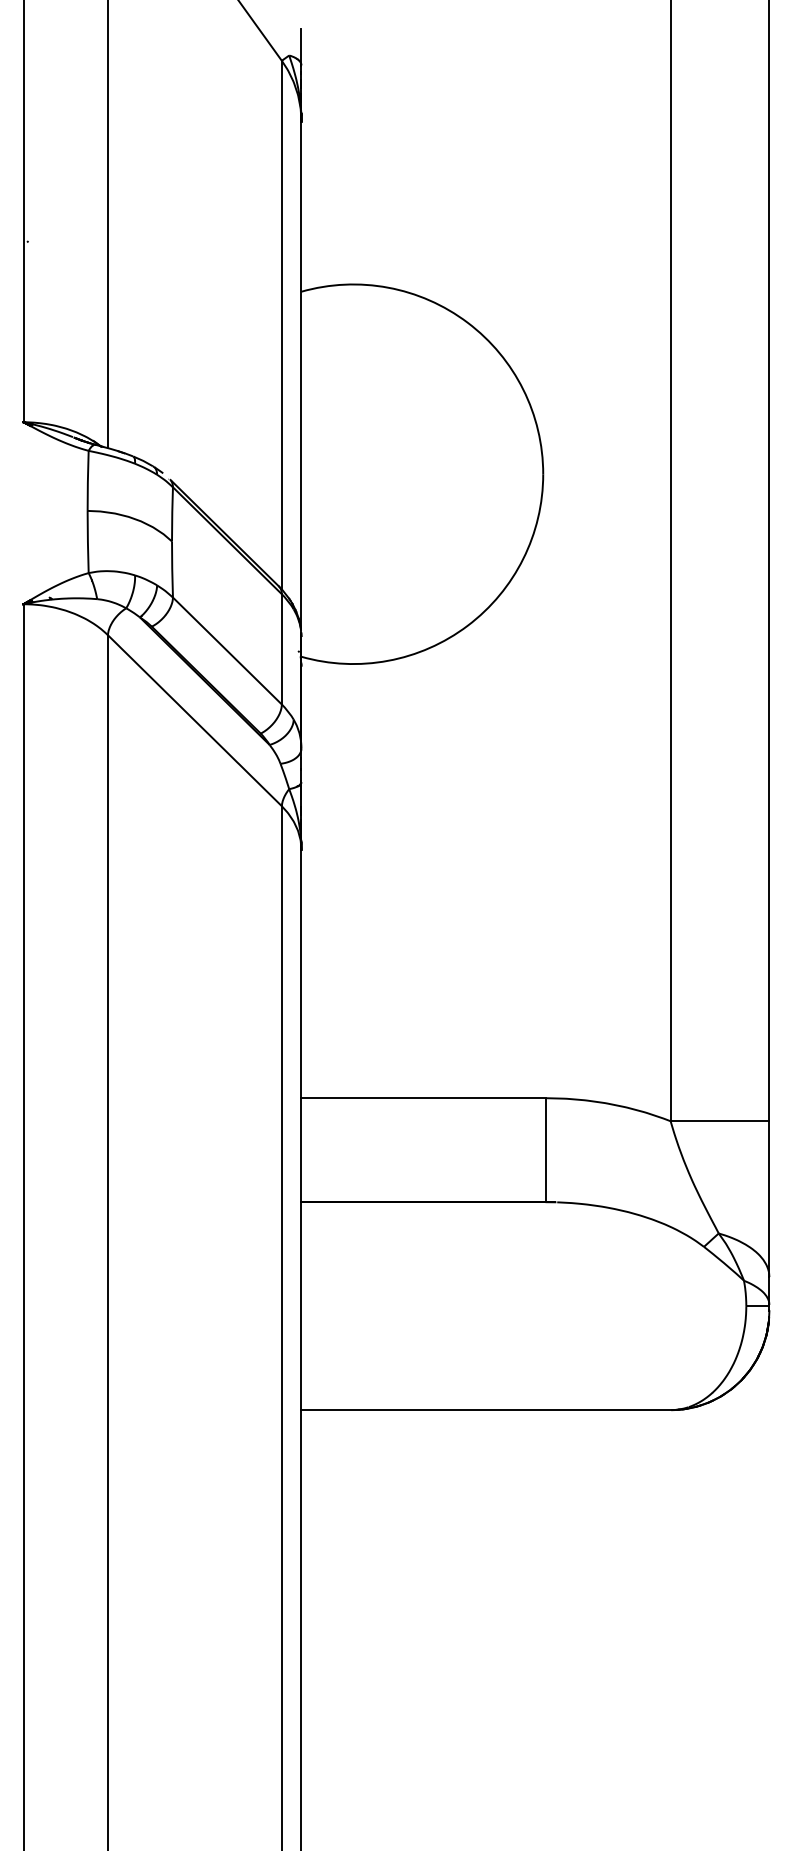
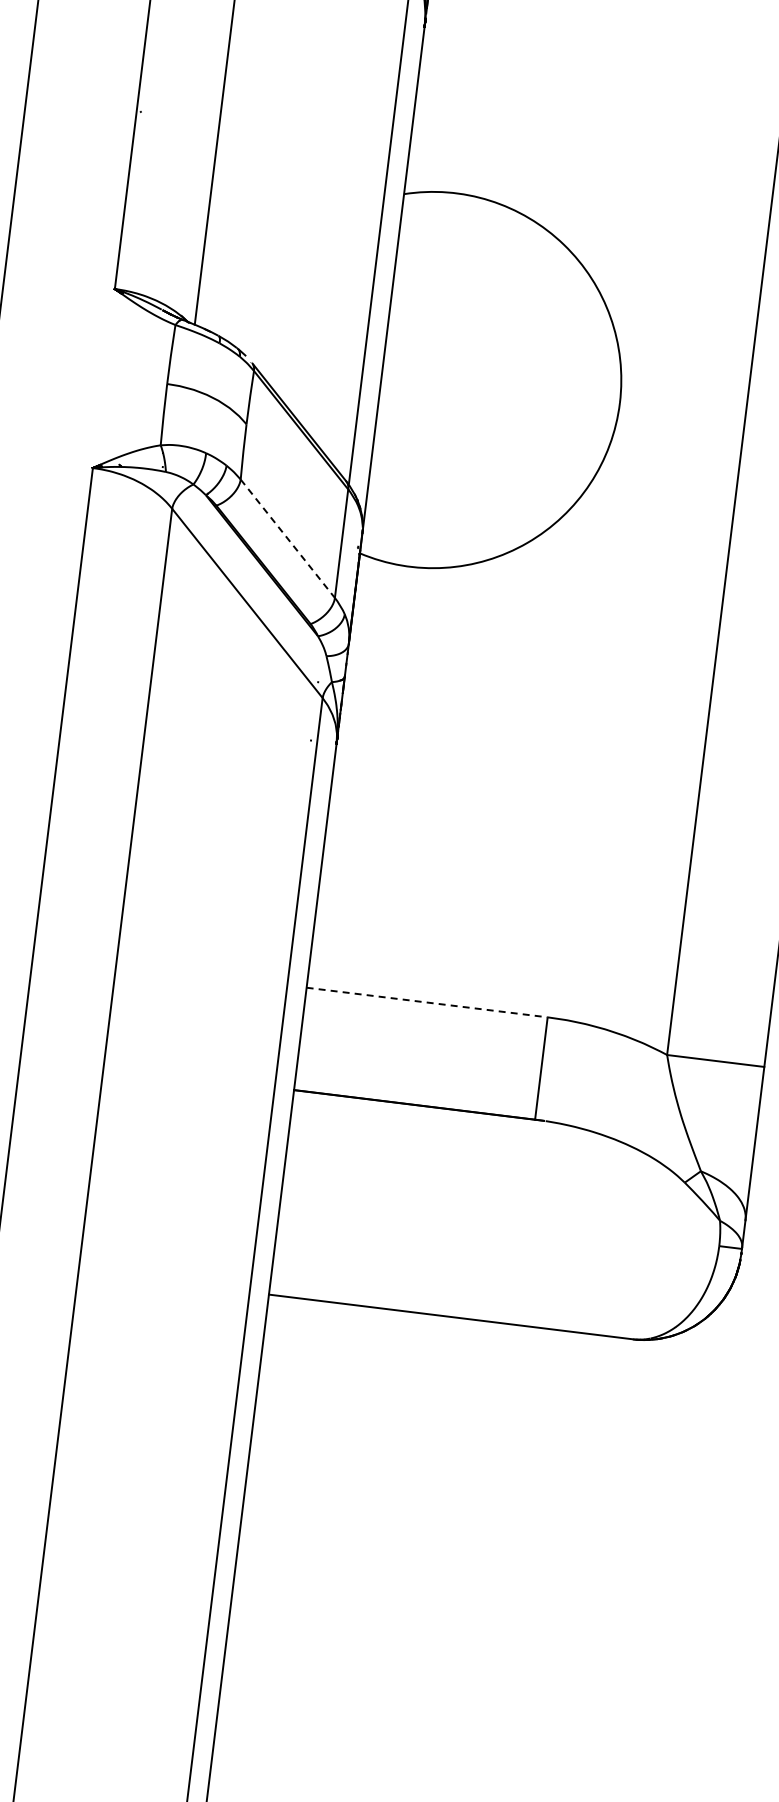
line: (227, 651) -> (287, 539), solid -> dashed
line: (424, 1098) -> (427, 1002), solid -> dashed

